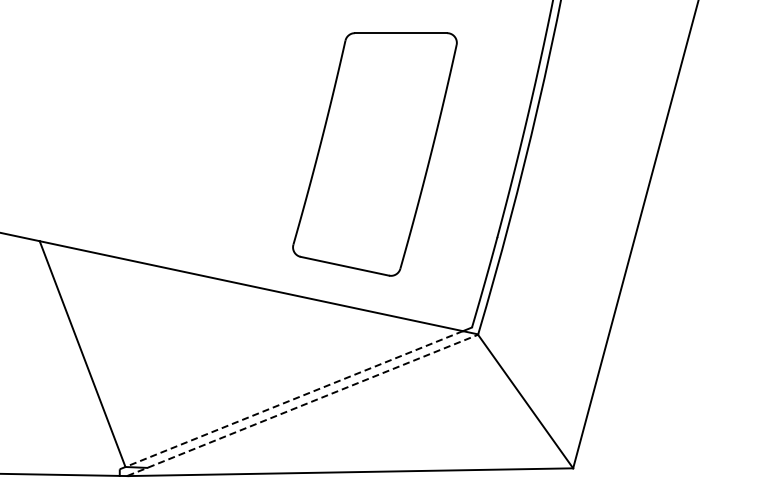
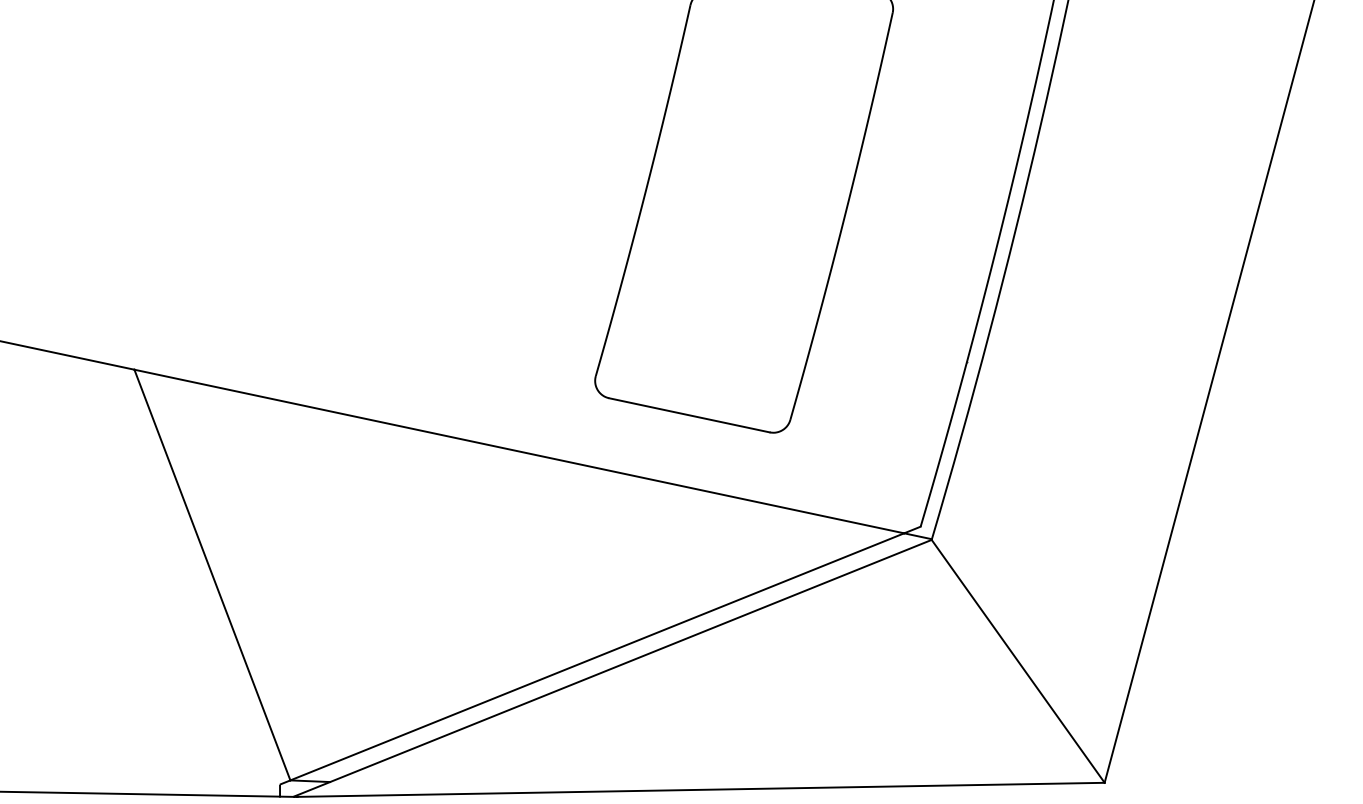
line: (294, 399) -> (597, 657), dashed -> solid
line: (302, 405) -> (612, 668), dashed -> solid

